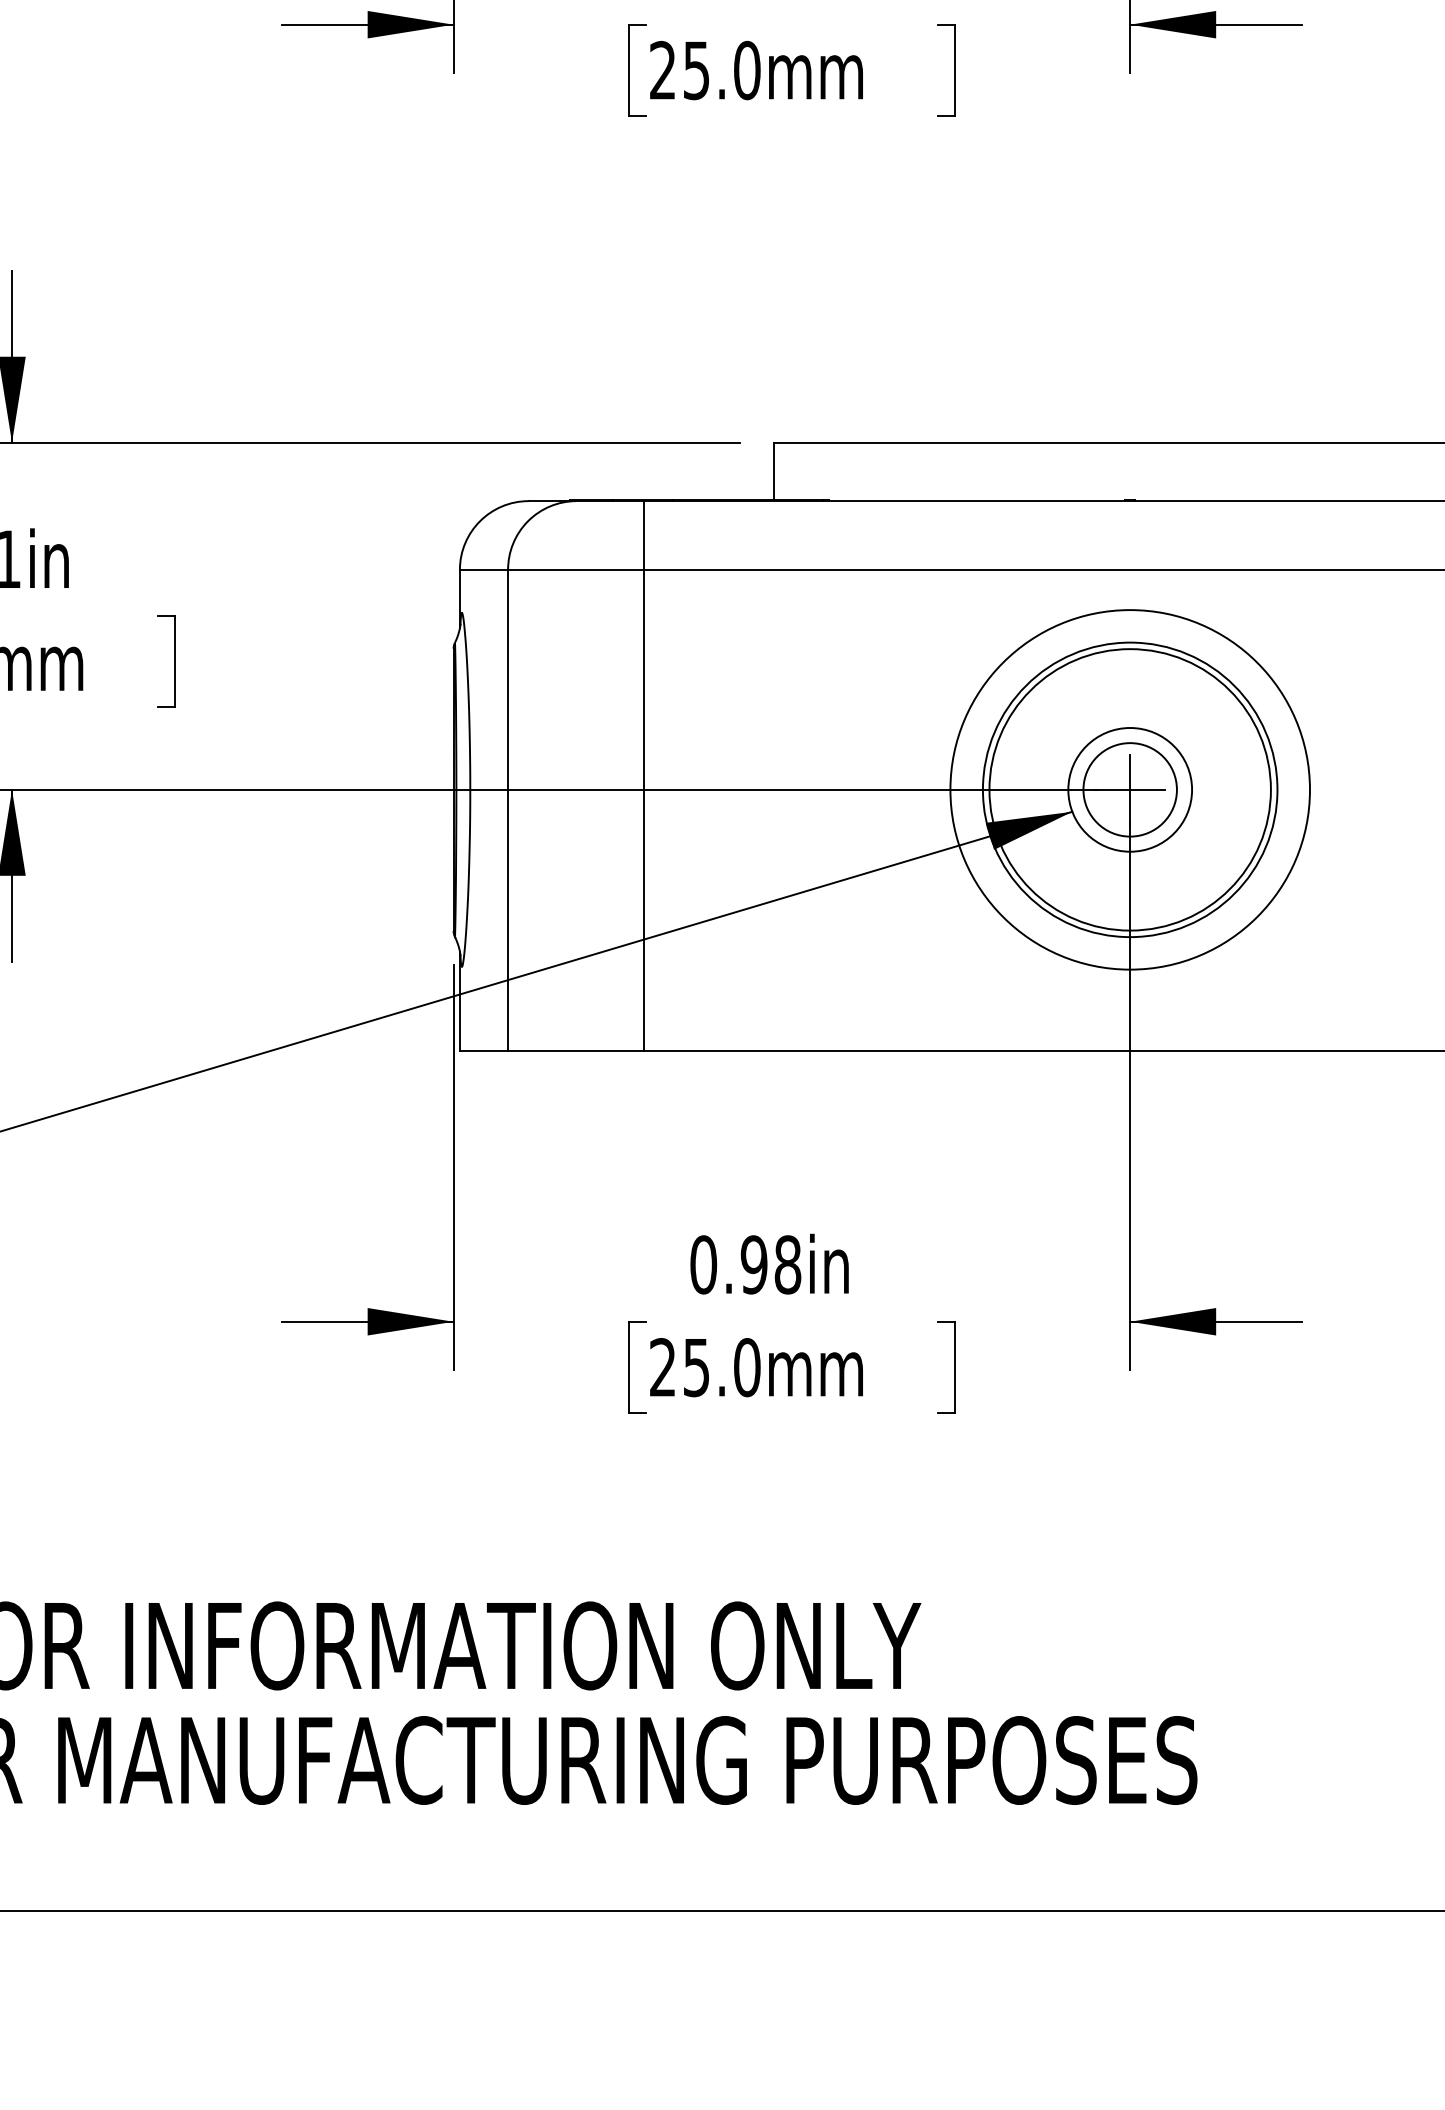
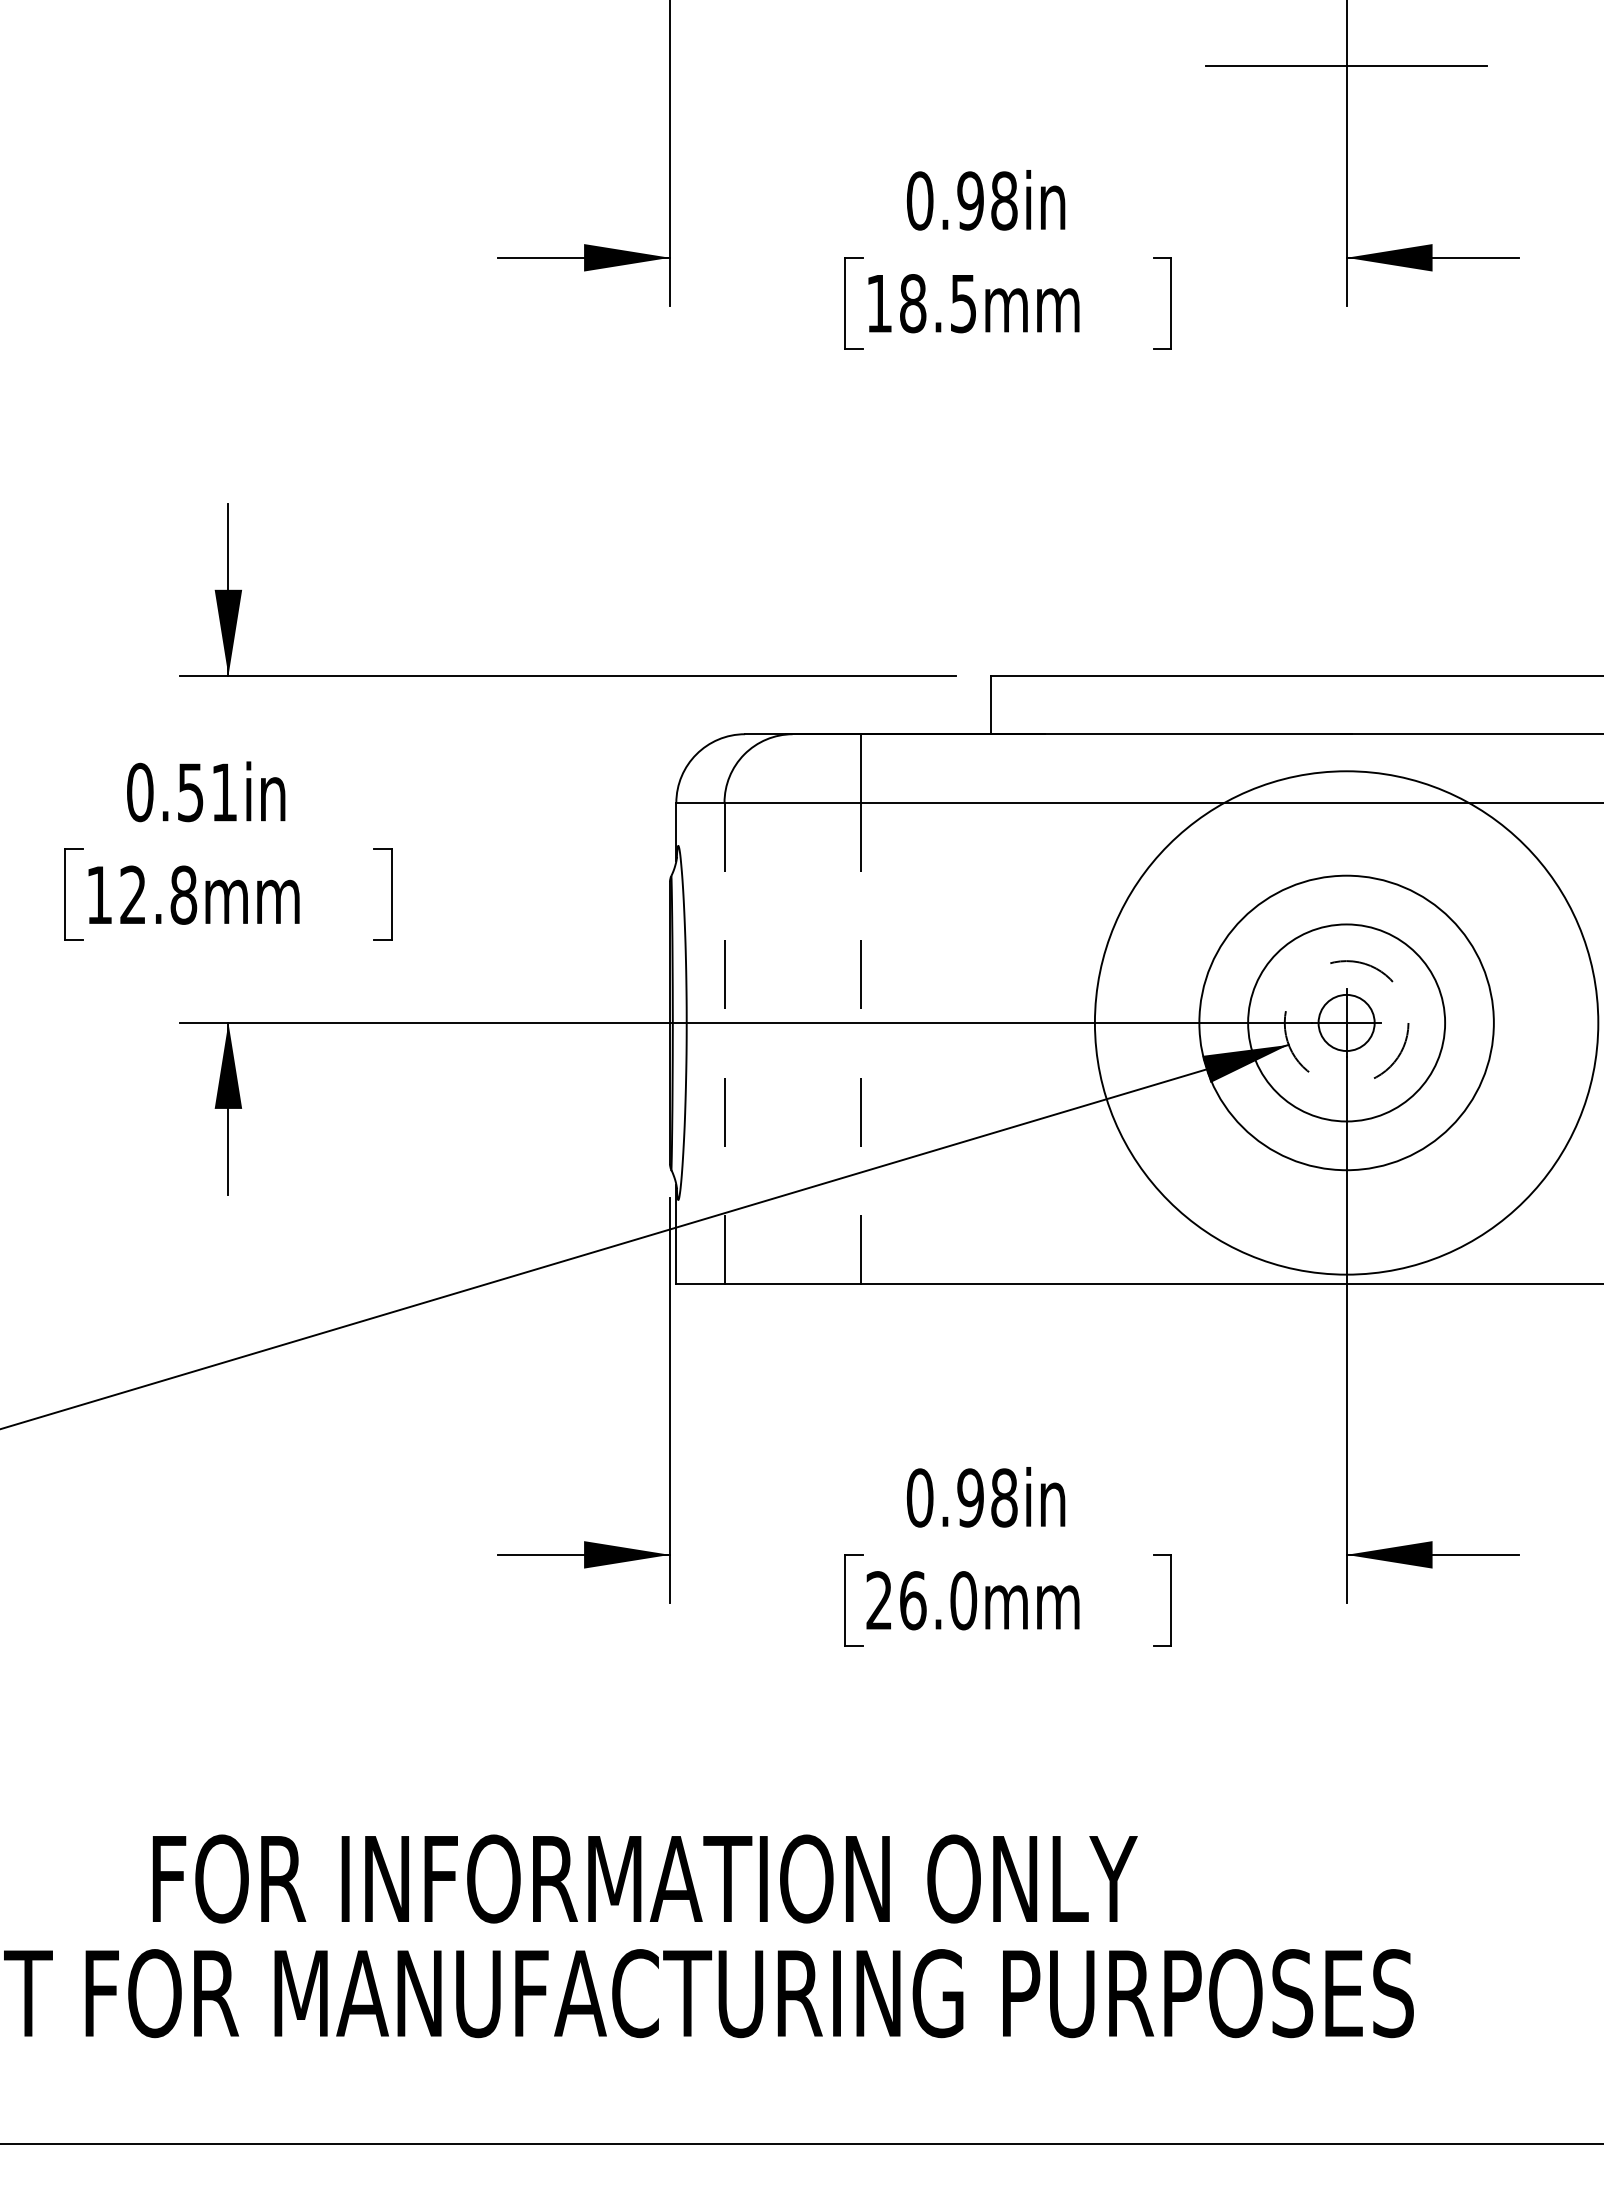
text: (705, 70) -> (921, 303), 25.0mm -> 18.5mm
circle: (1130, 789) -> (1346, 1022), size x0.6
circle: (1130, 789) -> (1346, 1022), size x0.7
circle: (1130, 789) -> (1346, 1022), size x1.4
circle: (1130, 789) -> (1346, 1022), solid -> dashed
line: (508, 810) -> (724, 1043), solid -> dashed
line: (644, 810) -> (860, 1043), solid -> dashed
text: (697, 1367) -> (913, 1600), 25.0mm -> 26.0mm

